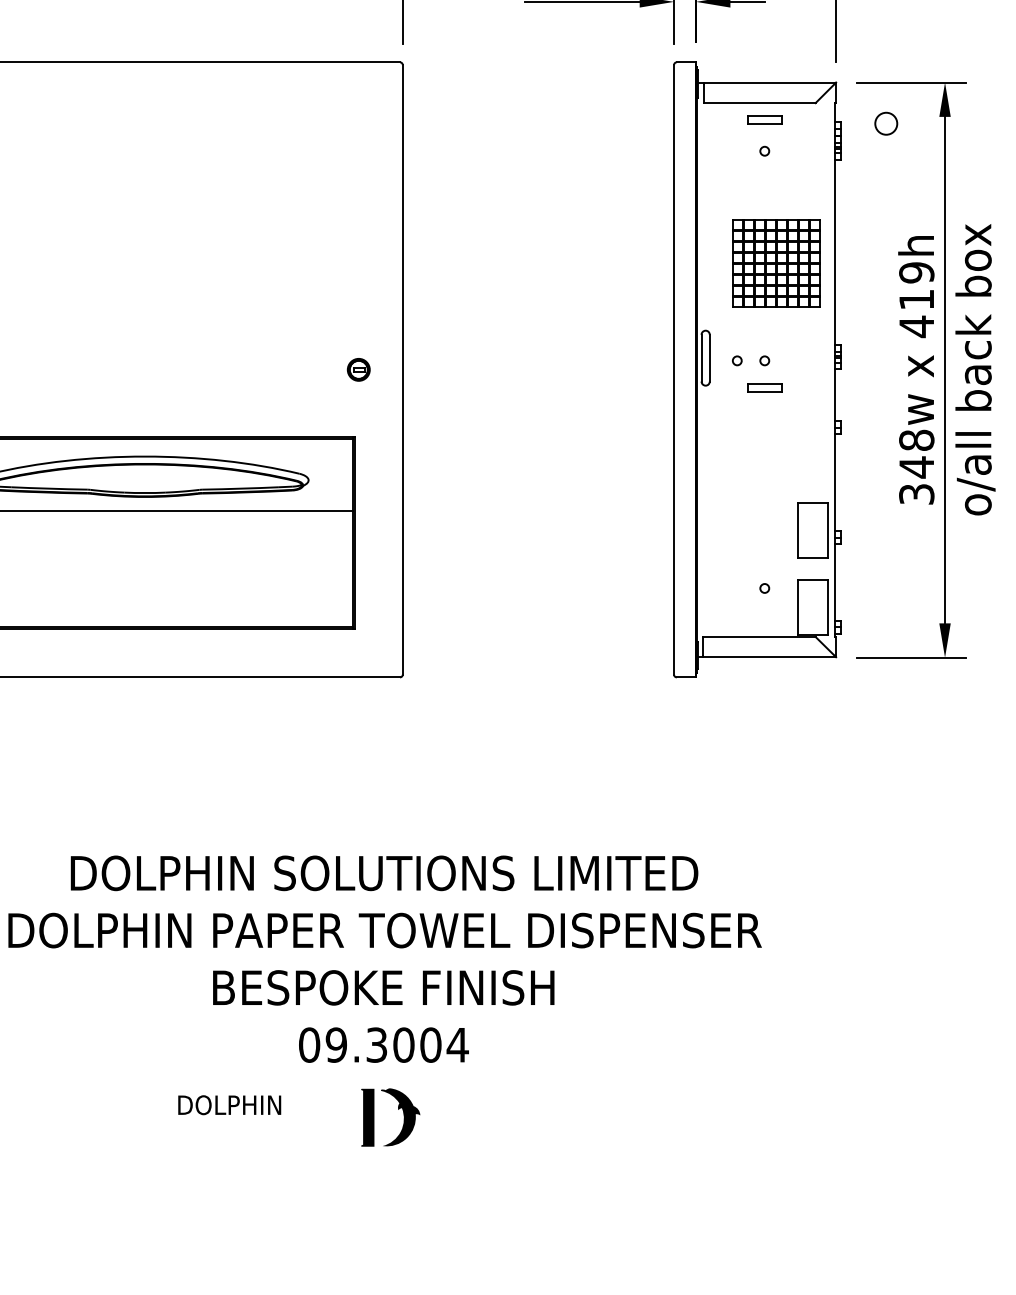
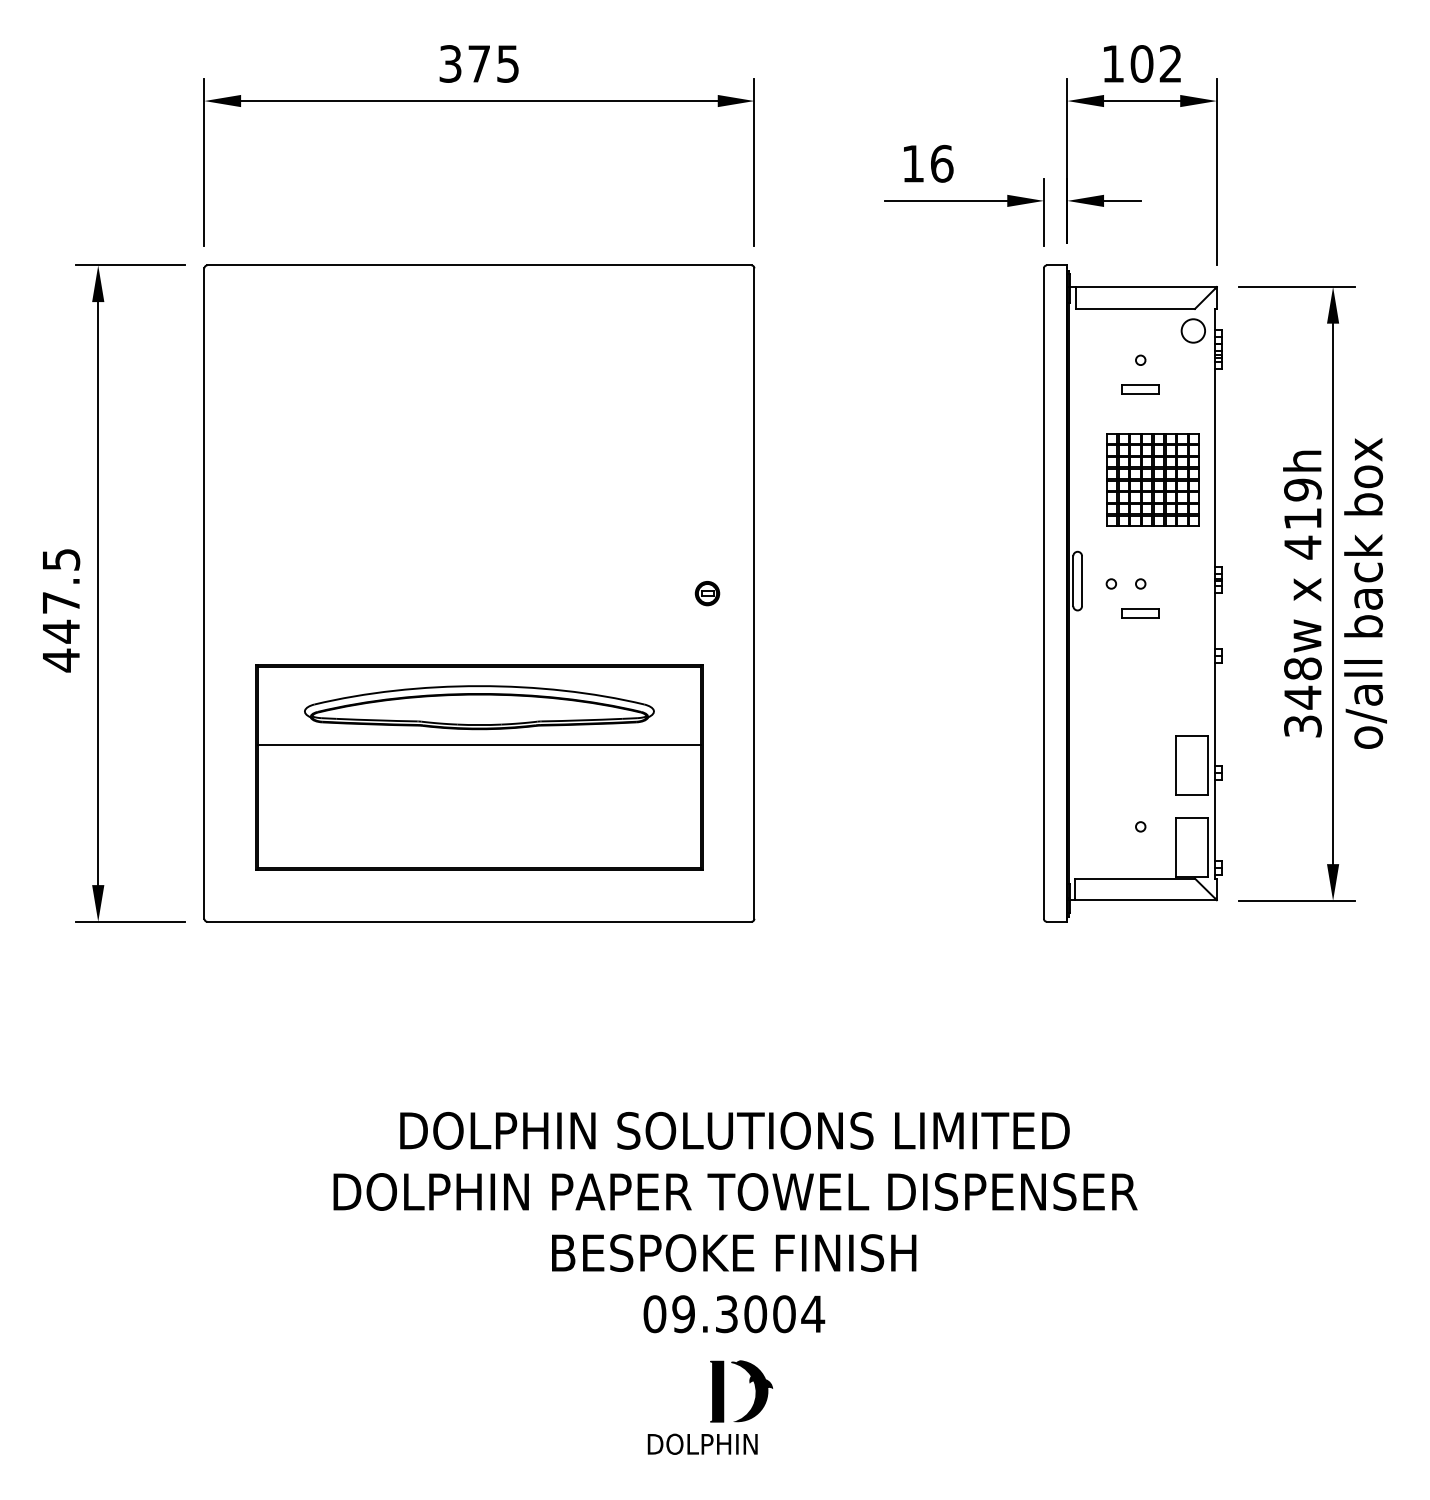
part: (764, 119) -> (1140, 389), moved
circle: (885, 123) -> (1192, 330), moved
text: (229, 1104) -> (702, 1443), moved

